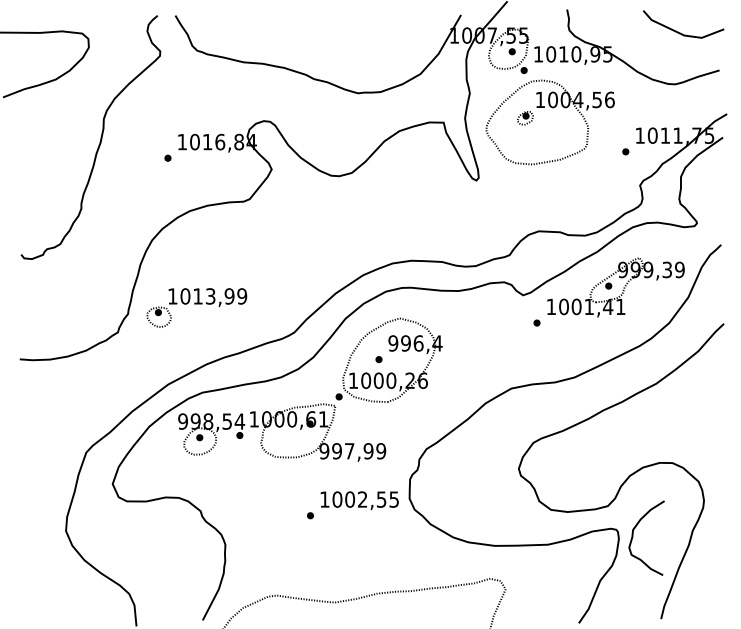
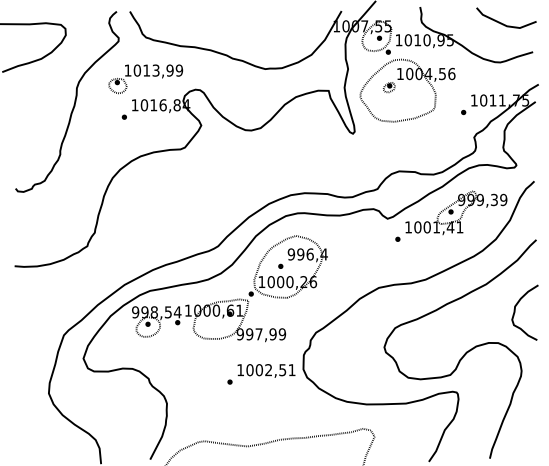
part: (196, 308) -> (145, 79), moved
text: (393, 500) -> (291, 370), 1002,55 -> 1002,51
curve: (633, 537) -> (515, 312), moved

